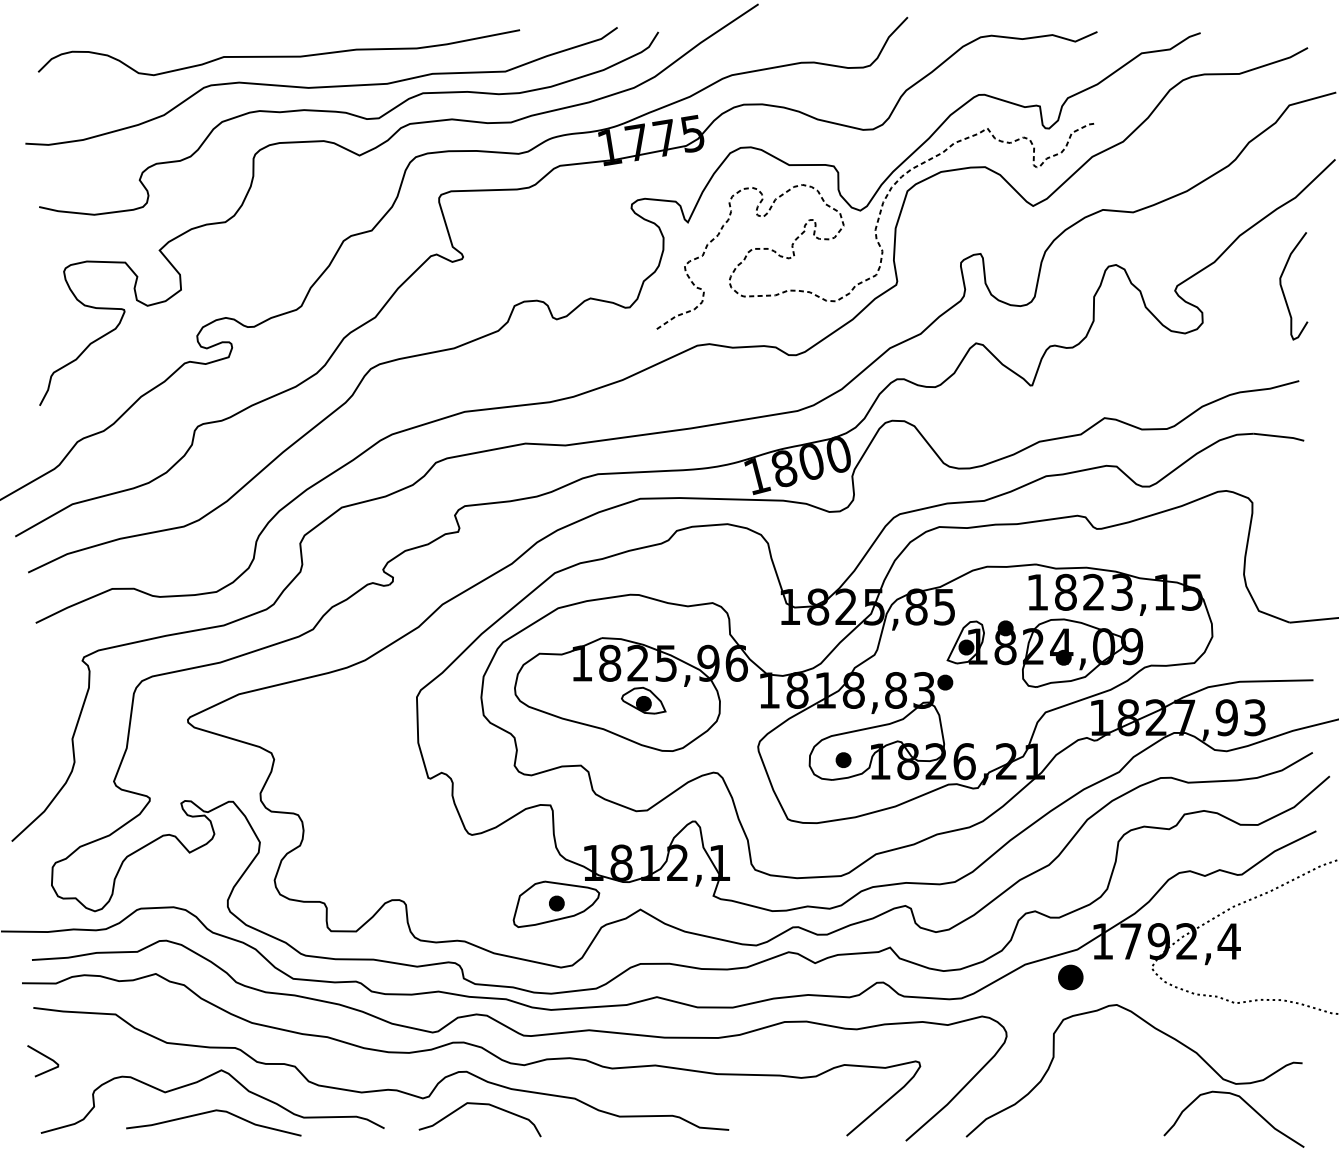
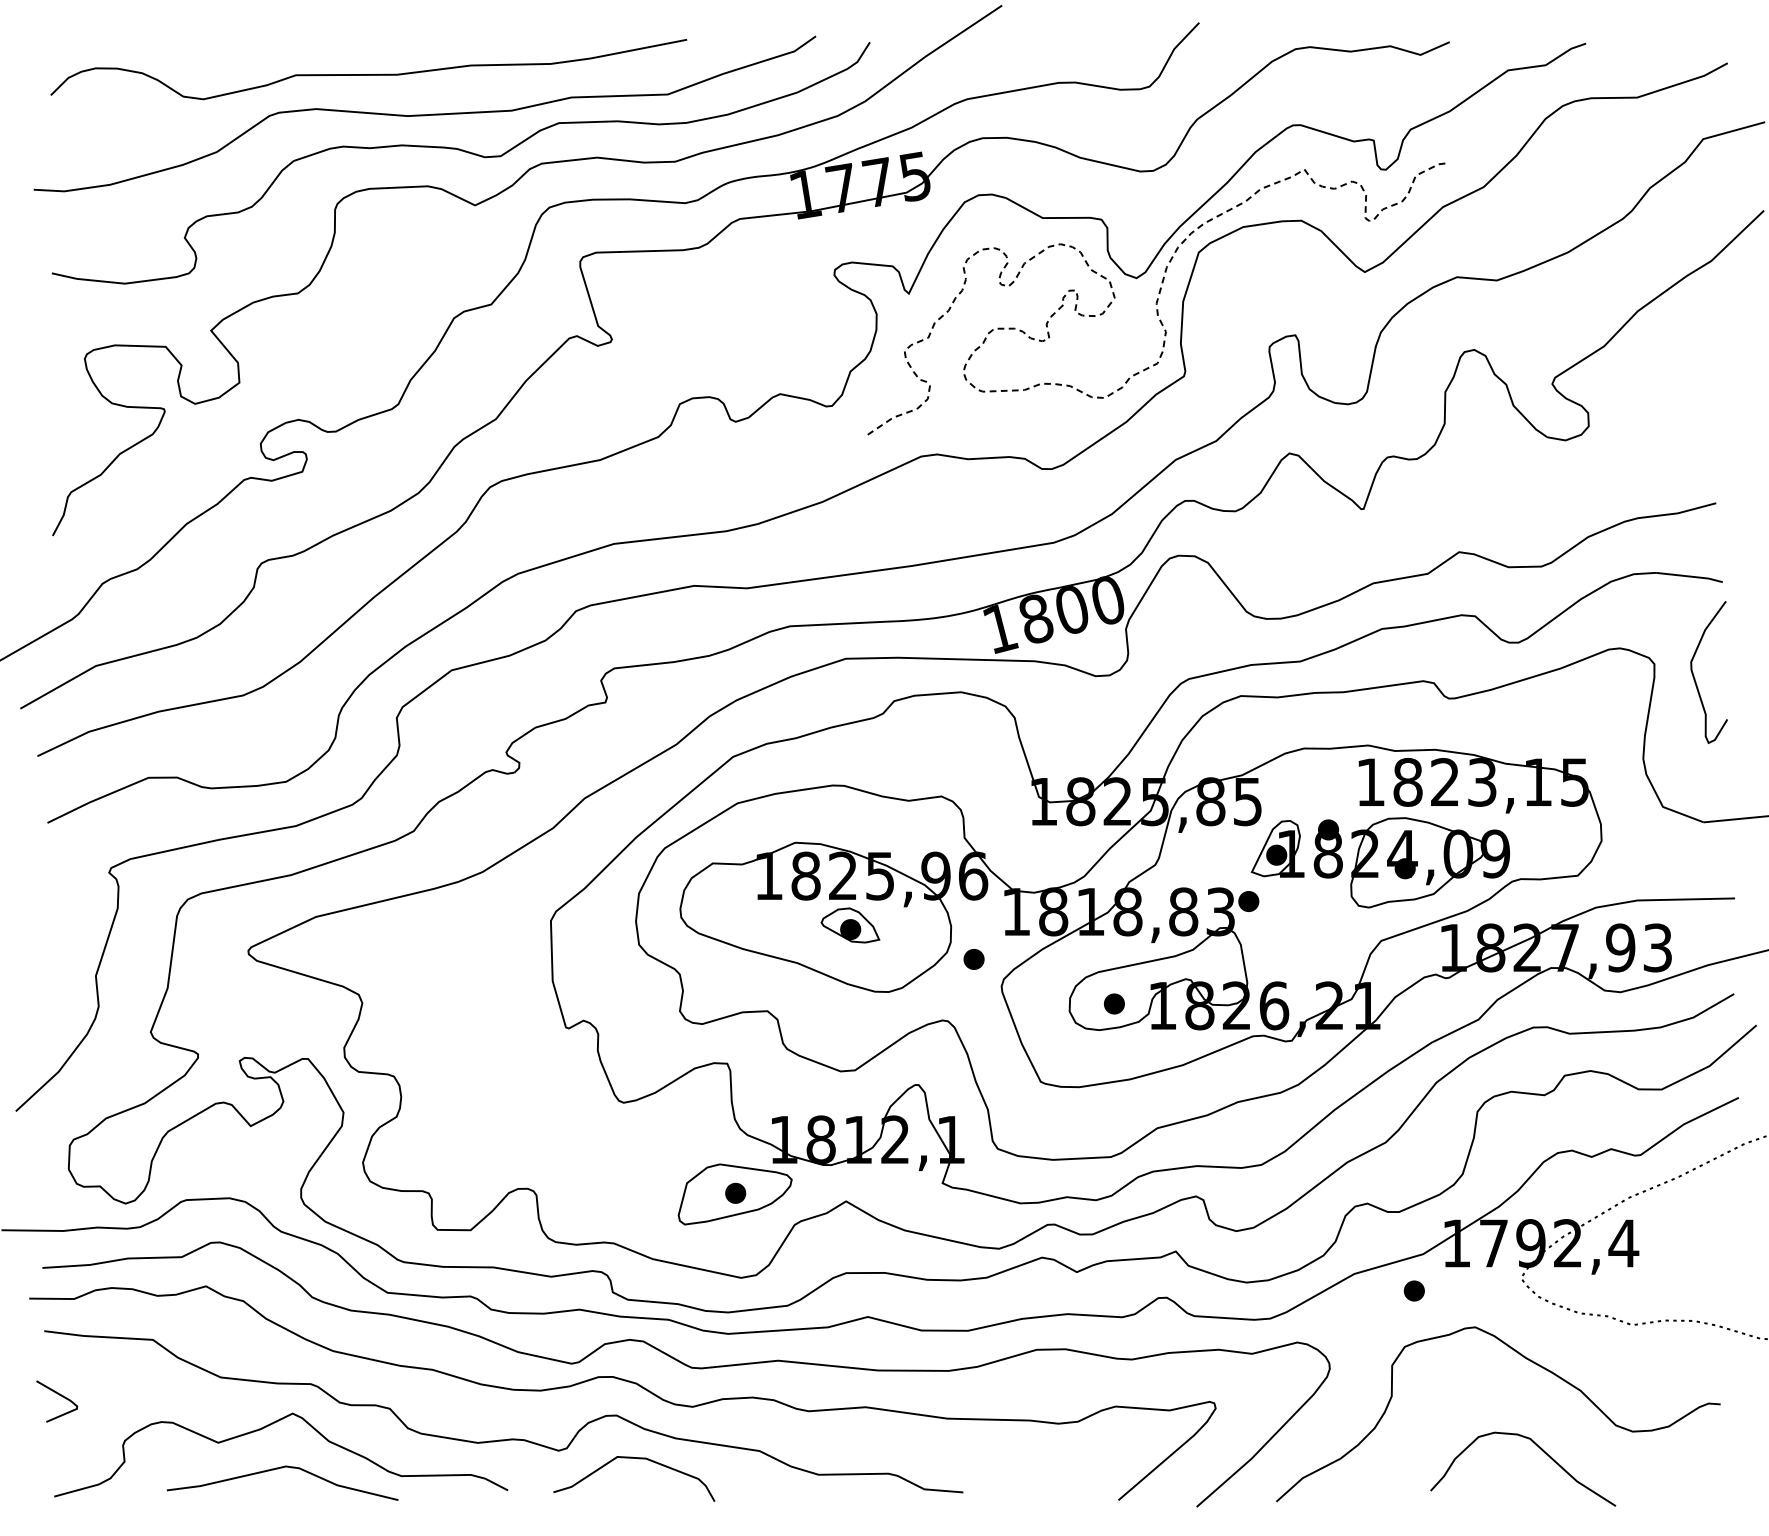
curve: (1283, 289) -> (1695, 676), moved
part: (737, 726) -> (974, 959), added
part: (1070, 977) -> (1414, 1291), size x0.62
curve: (1246, 1104) -> (1539, 1449), moved

